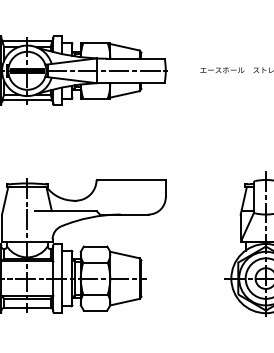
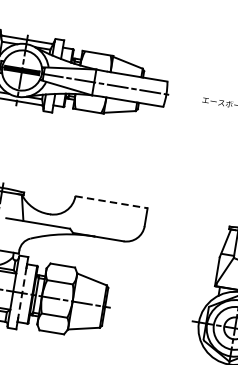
line: (131, 179) -> (111, 201), solid -> dashed
line: (61, 279) -> (21, 294), solid -> dashed

